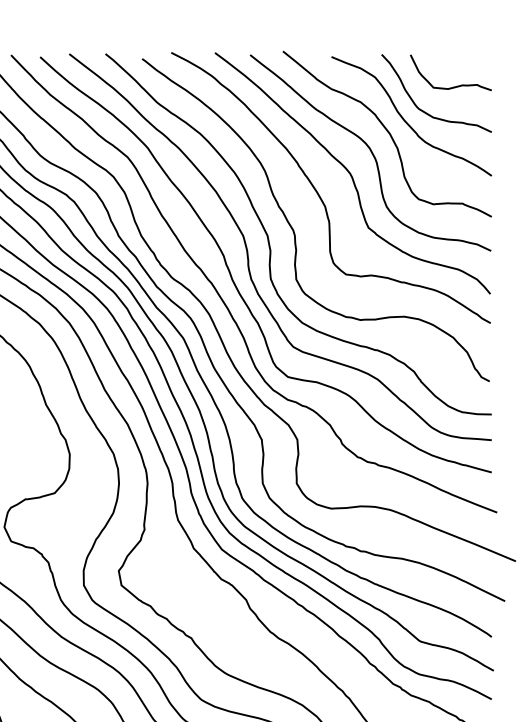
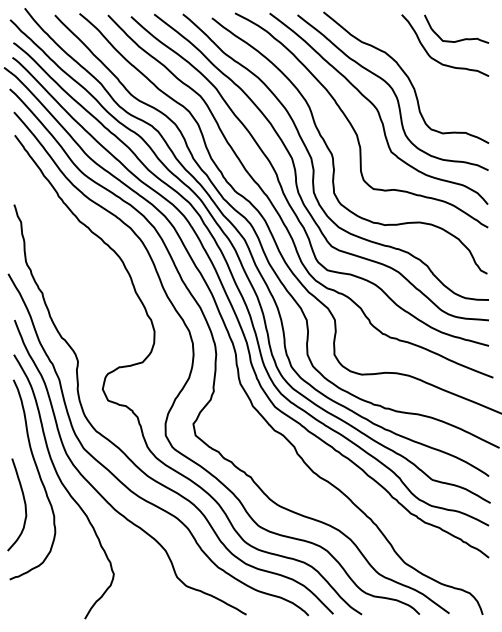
curve: (406, 121) -> (421, 67), removed

